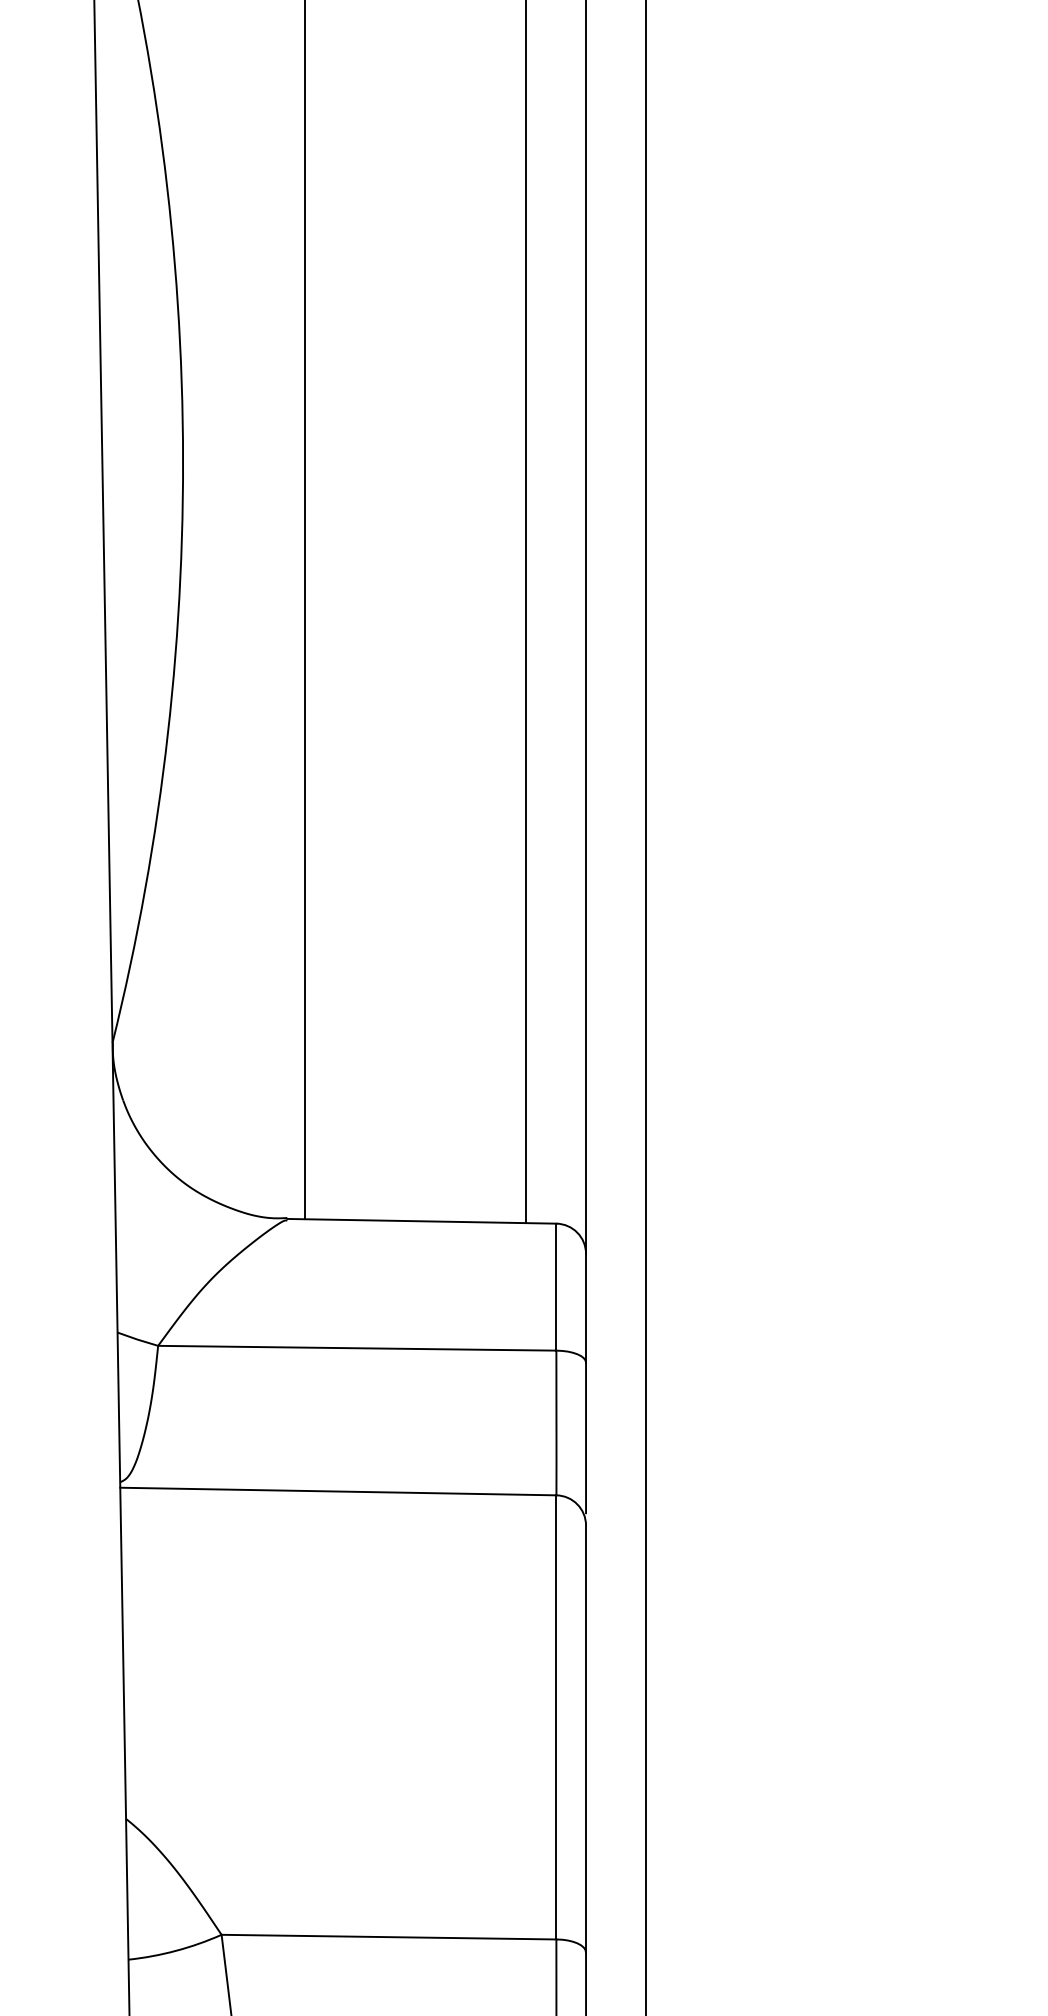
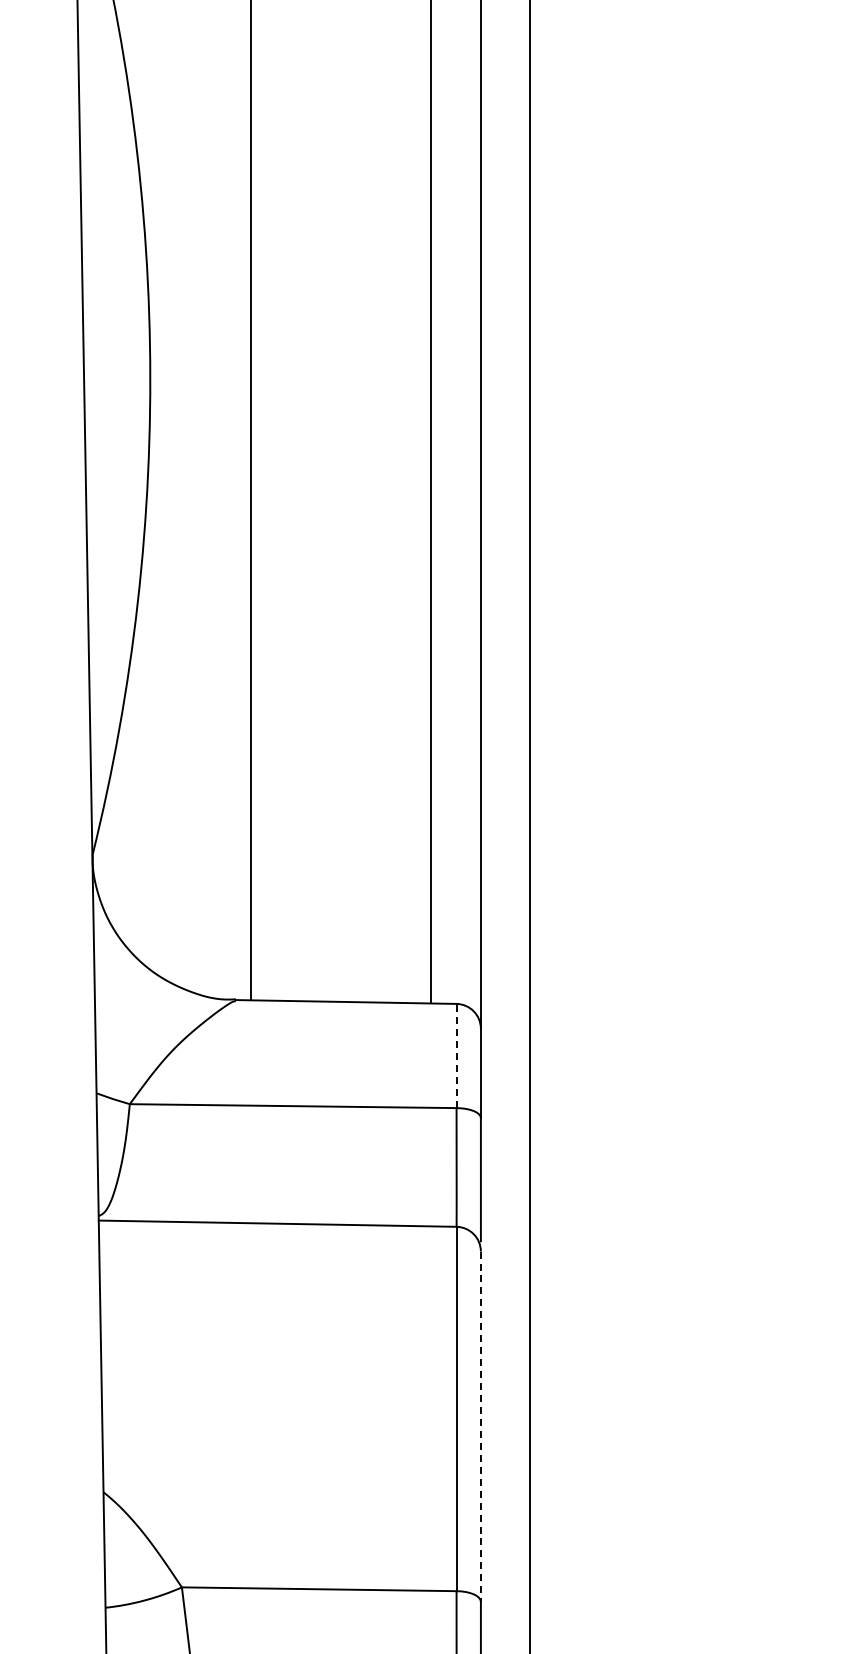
line: (556, 1286) -> (456, 1055), solid -> dashed
line: (585, 1739) -> (480, 1427), solid -> dashed

